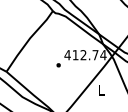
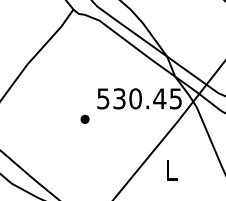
text: (85, 55) -> (139, 99), 412.74 -> 530.45

